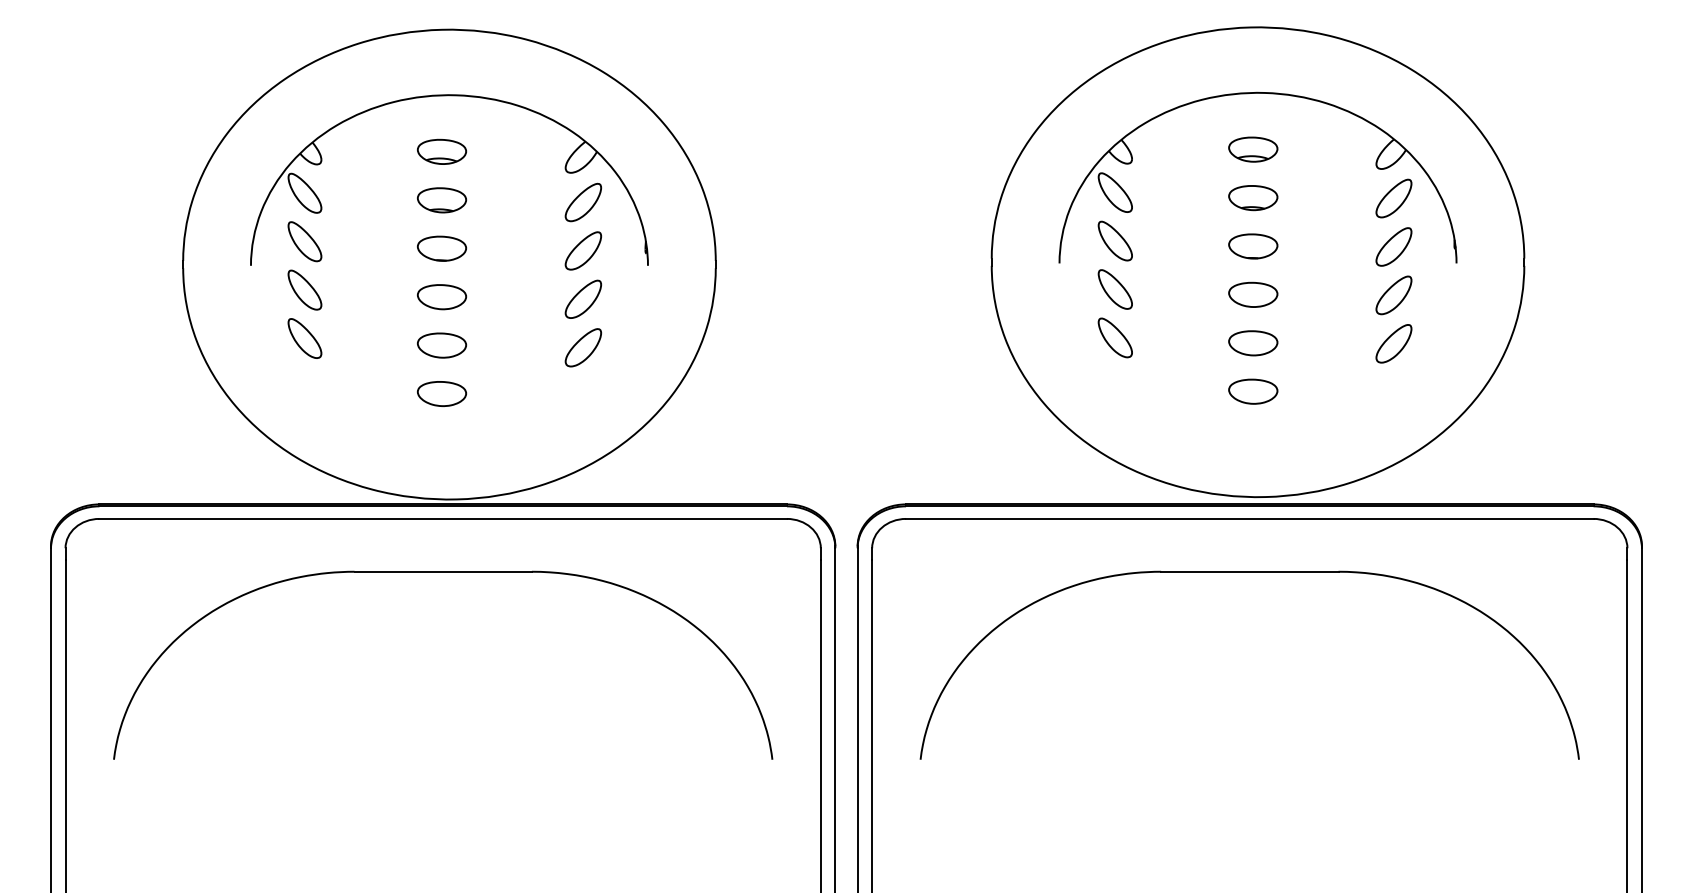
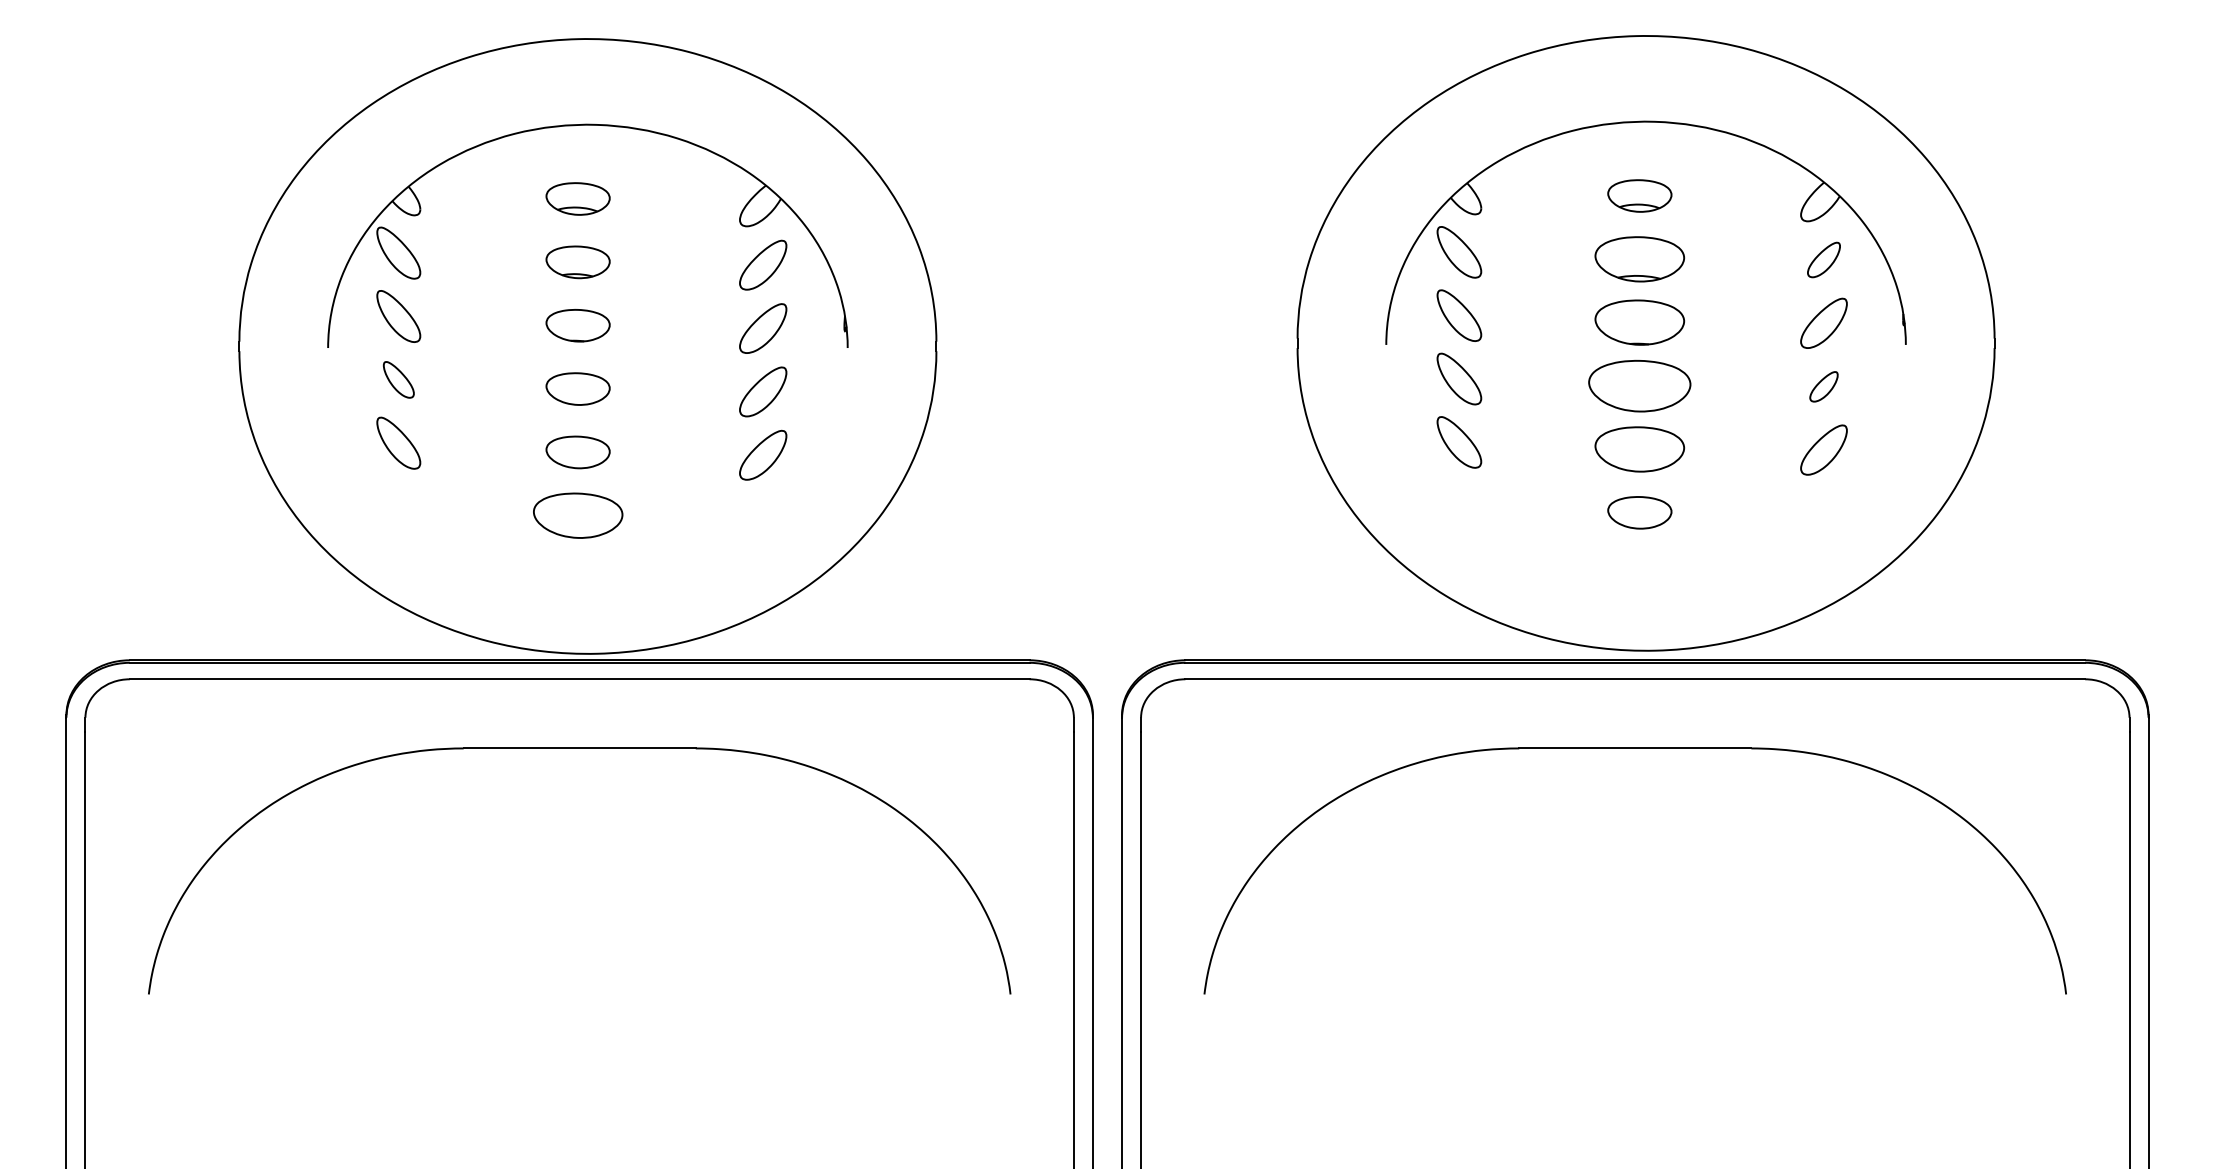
part: (1253, 198) -> (1639, 259), size x1.4
part: (1393, 198) -> (1823, 259), size x0.7
part: (1253, 246) -> (1639, 322), size x1.4
part: (304, 289) -> (398, 379), size x0.7
part: (1253, 294) -> (1639, 385), size x1.6
part: (1393, 295) -> (1823, 386), size x0.6
part: (1253, 343) -> (1639, 449), size x1.4
part: (441, 393) -> (577, 515), size x1.4

